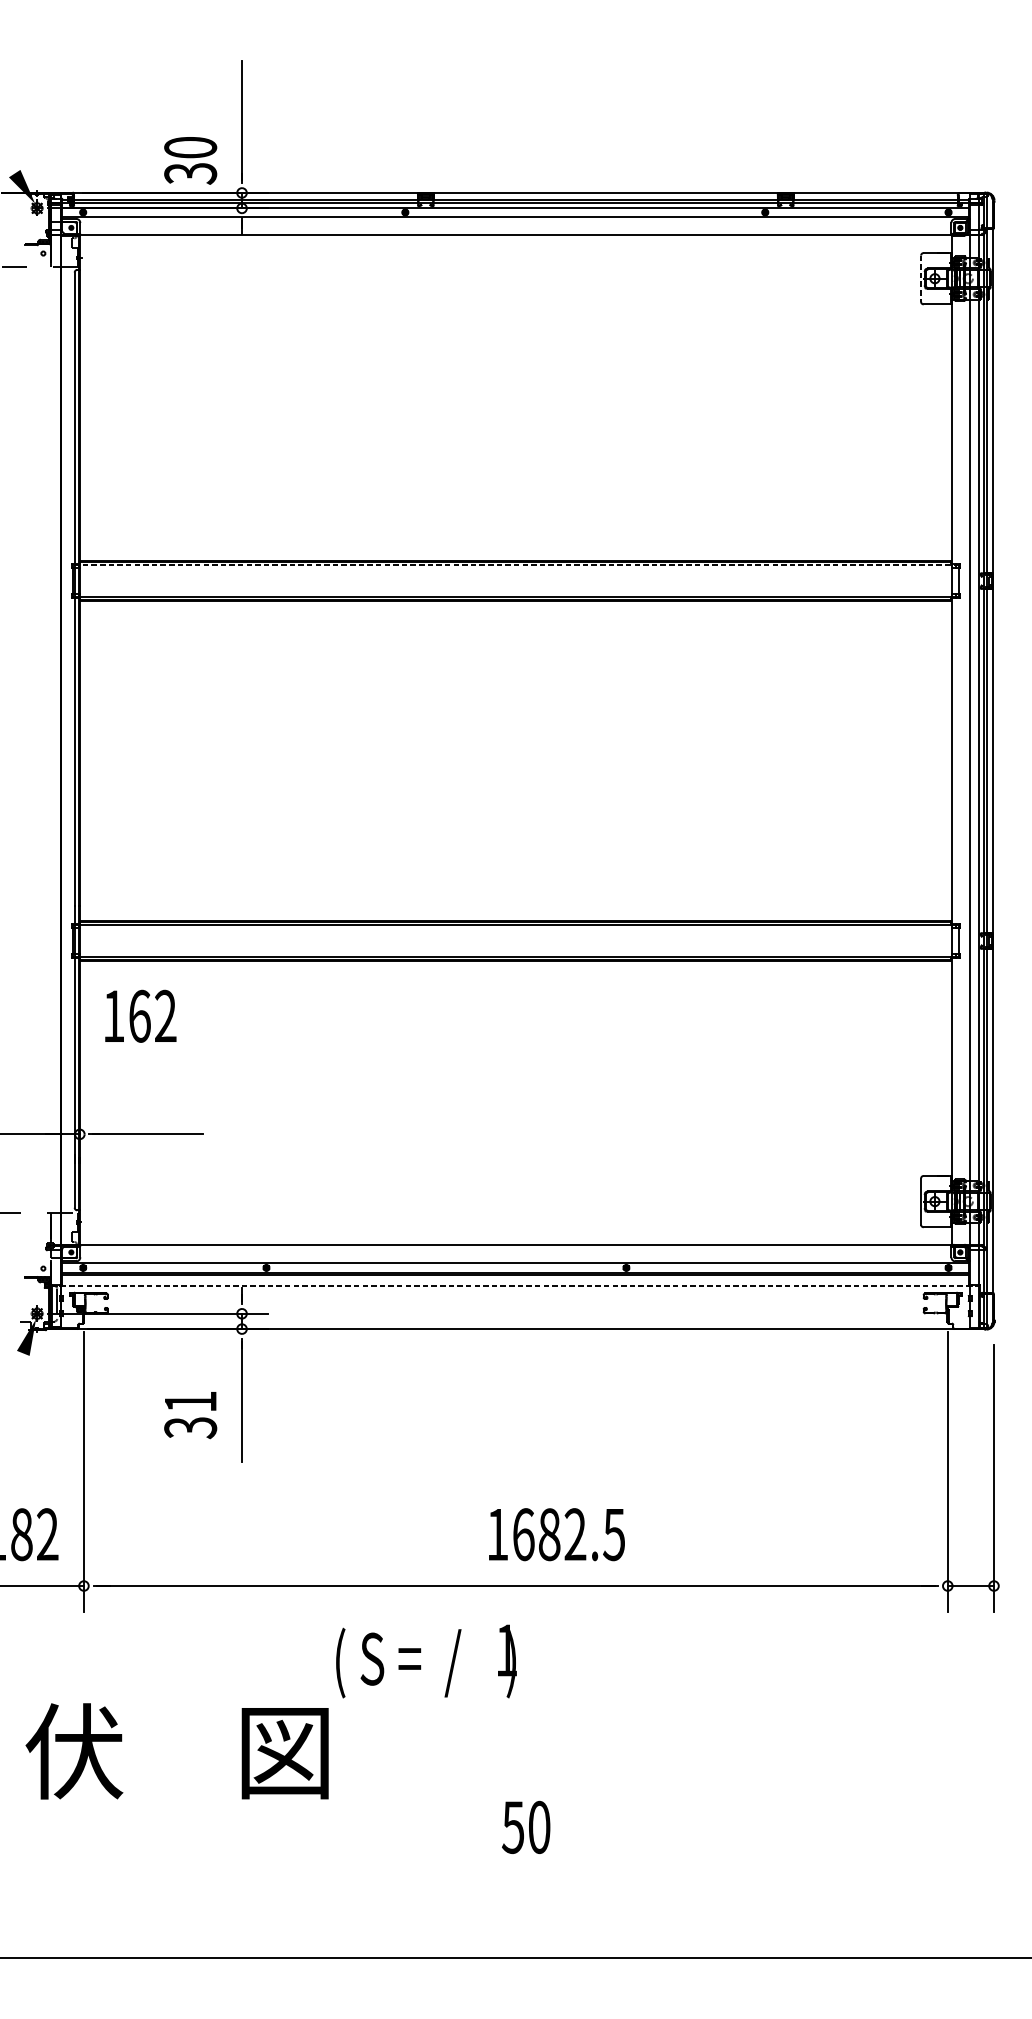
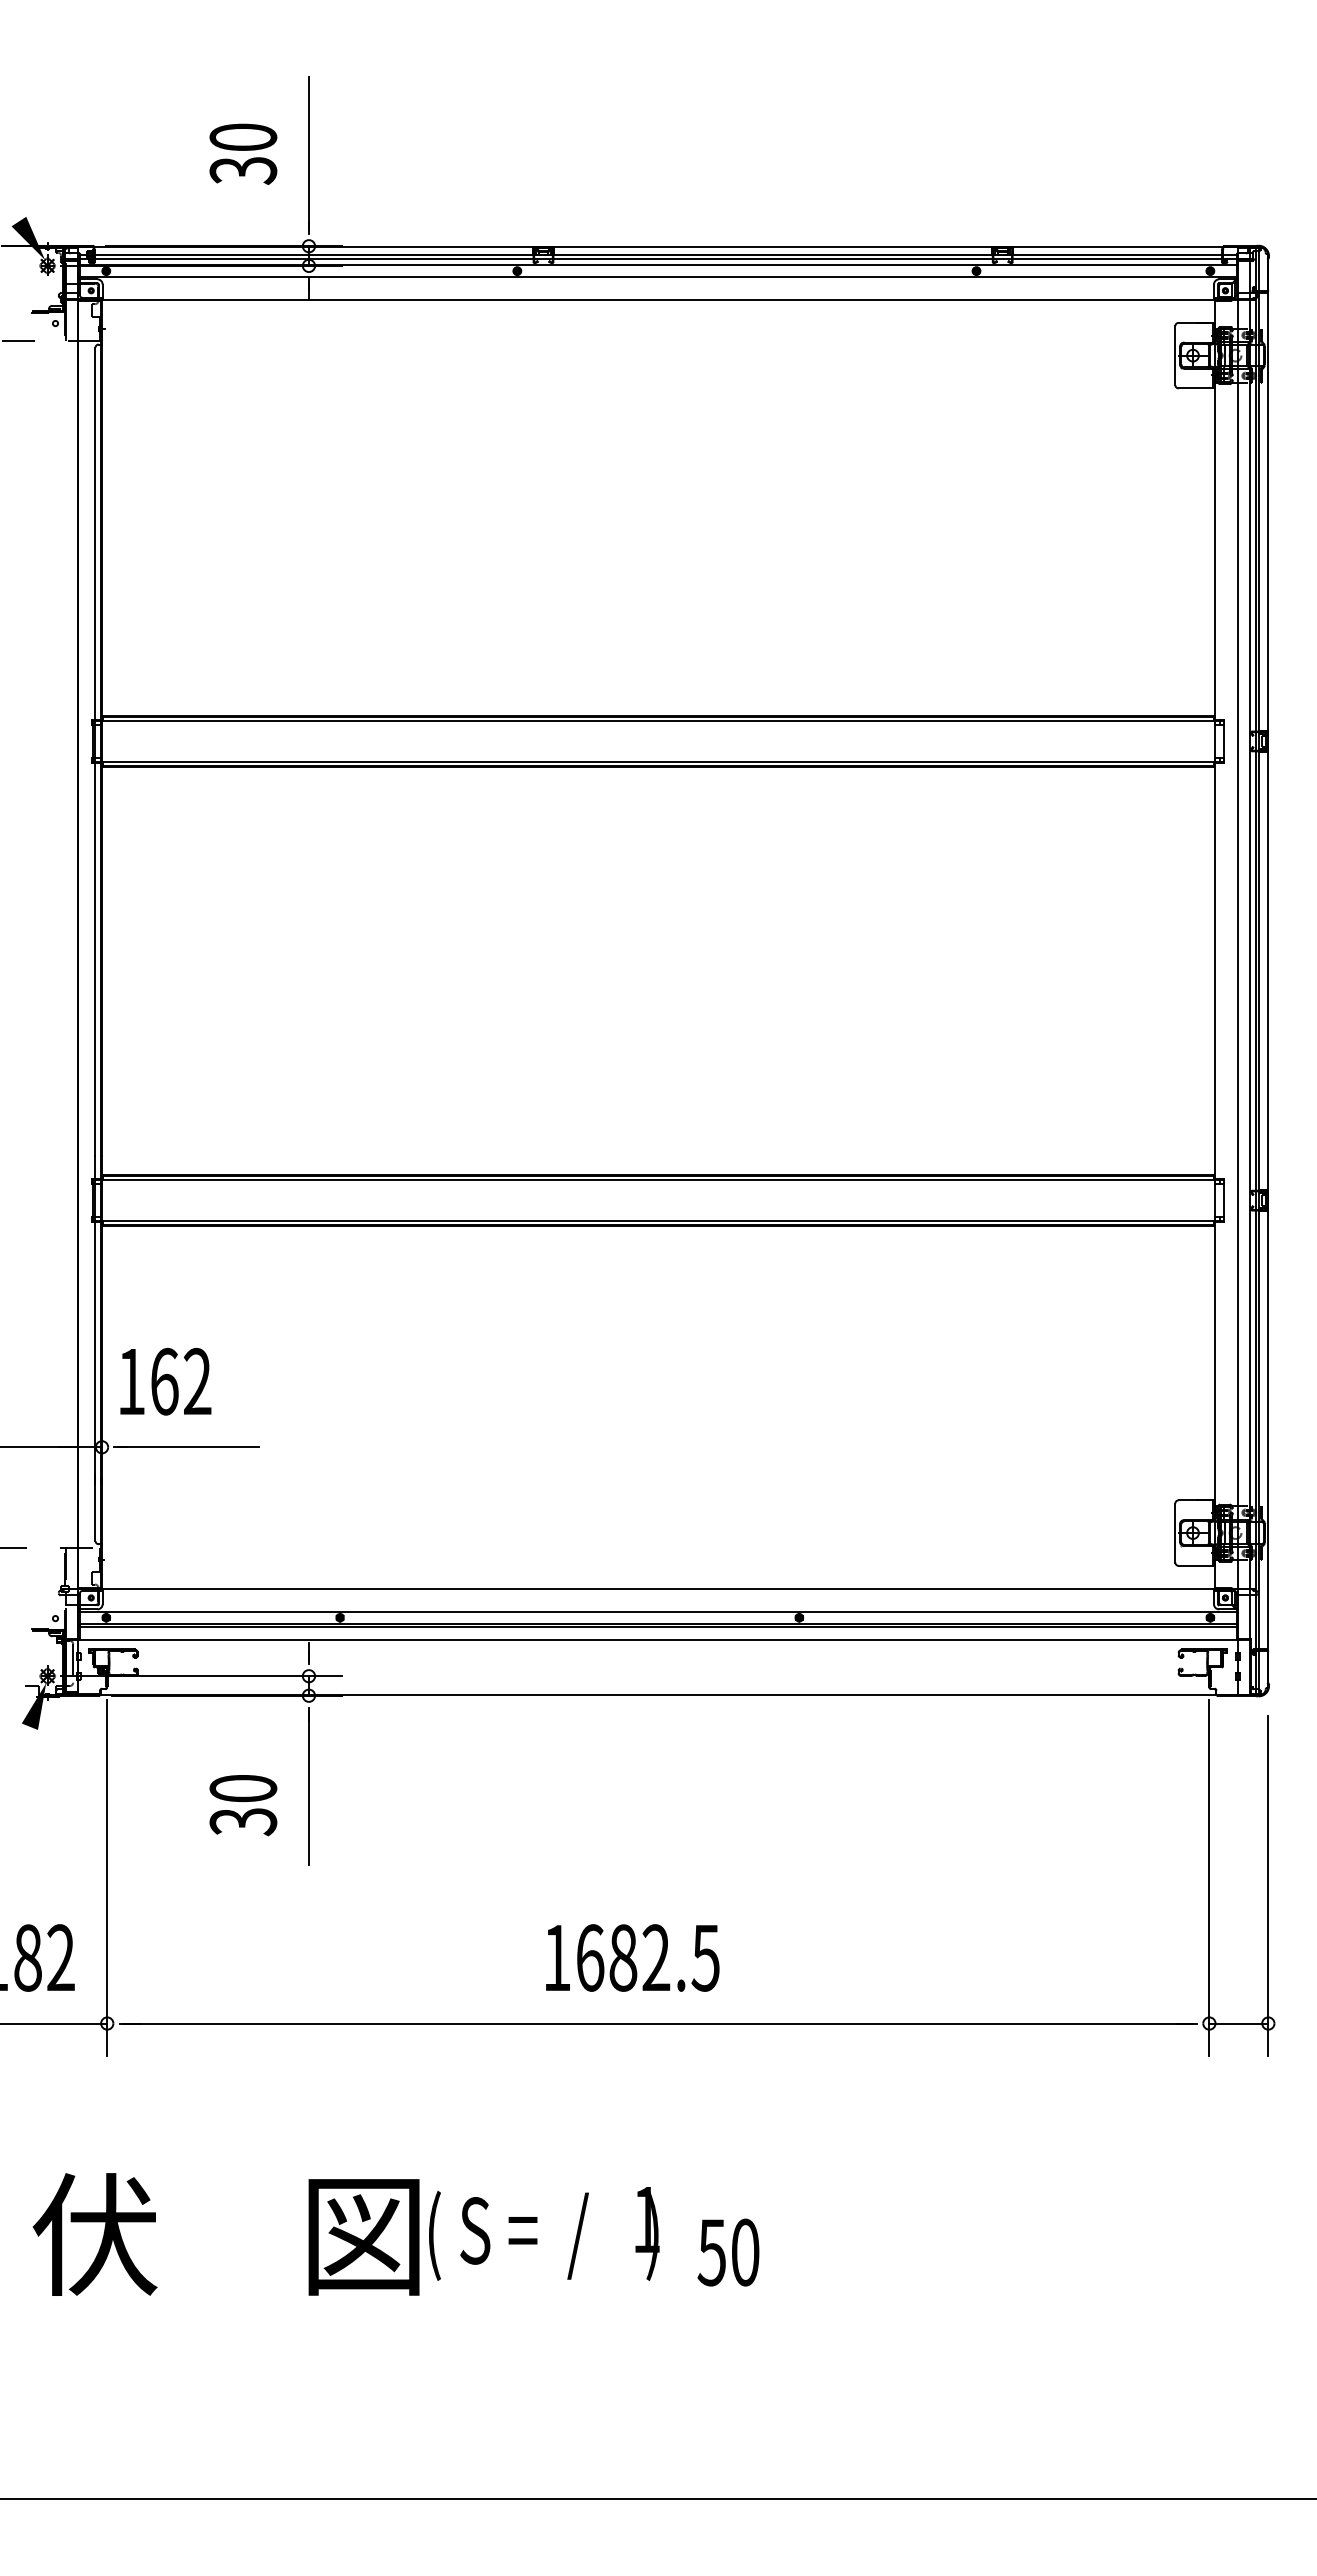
text: (190, 160) -> (243, 153), moved
line: (921, 279) -> (1175, 356), dashed -> solid
line: (515, 565) -> (657, 721), dashed -> solid
text: (140, 1016) -> (165, 1381), moved
line: (515, 1285) -> (657, 1640), dashed -> solid
text: (190, 1401) -> (243, 1788), 31 -> 30
text: (556, 1534) -> (632, 1957), moved
text: (426, 1661) -> (544, 2233), moved
text: (526, 1827) -> (728, 2252), moved

